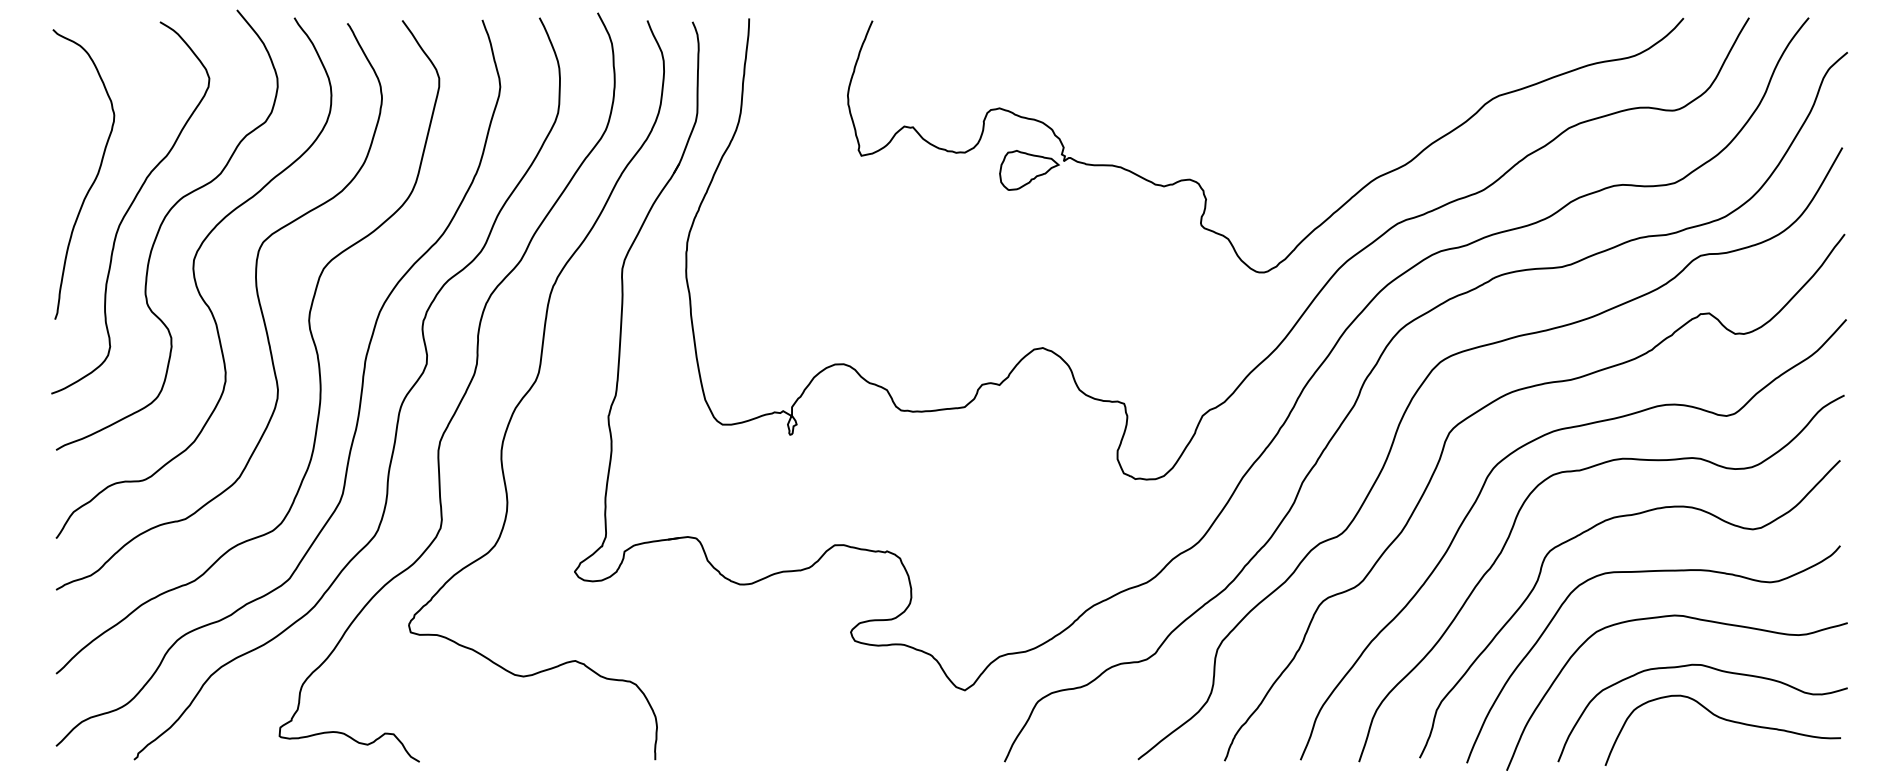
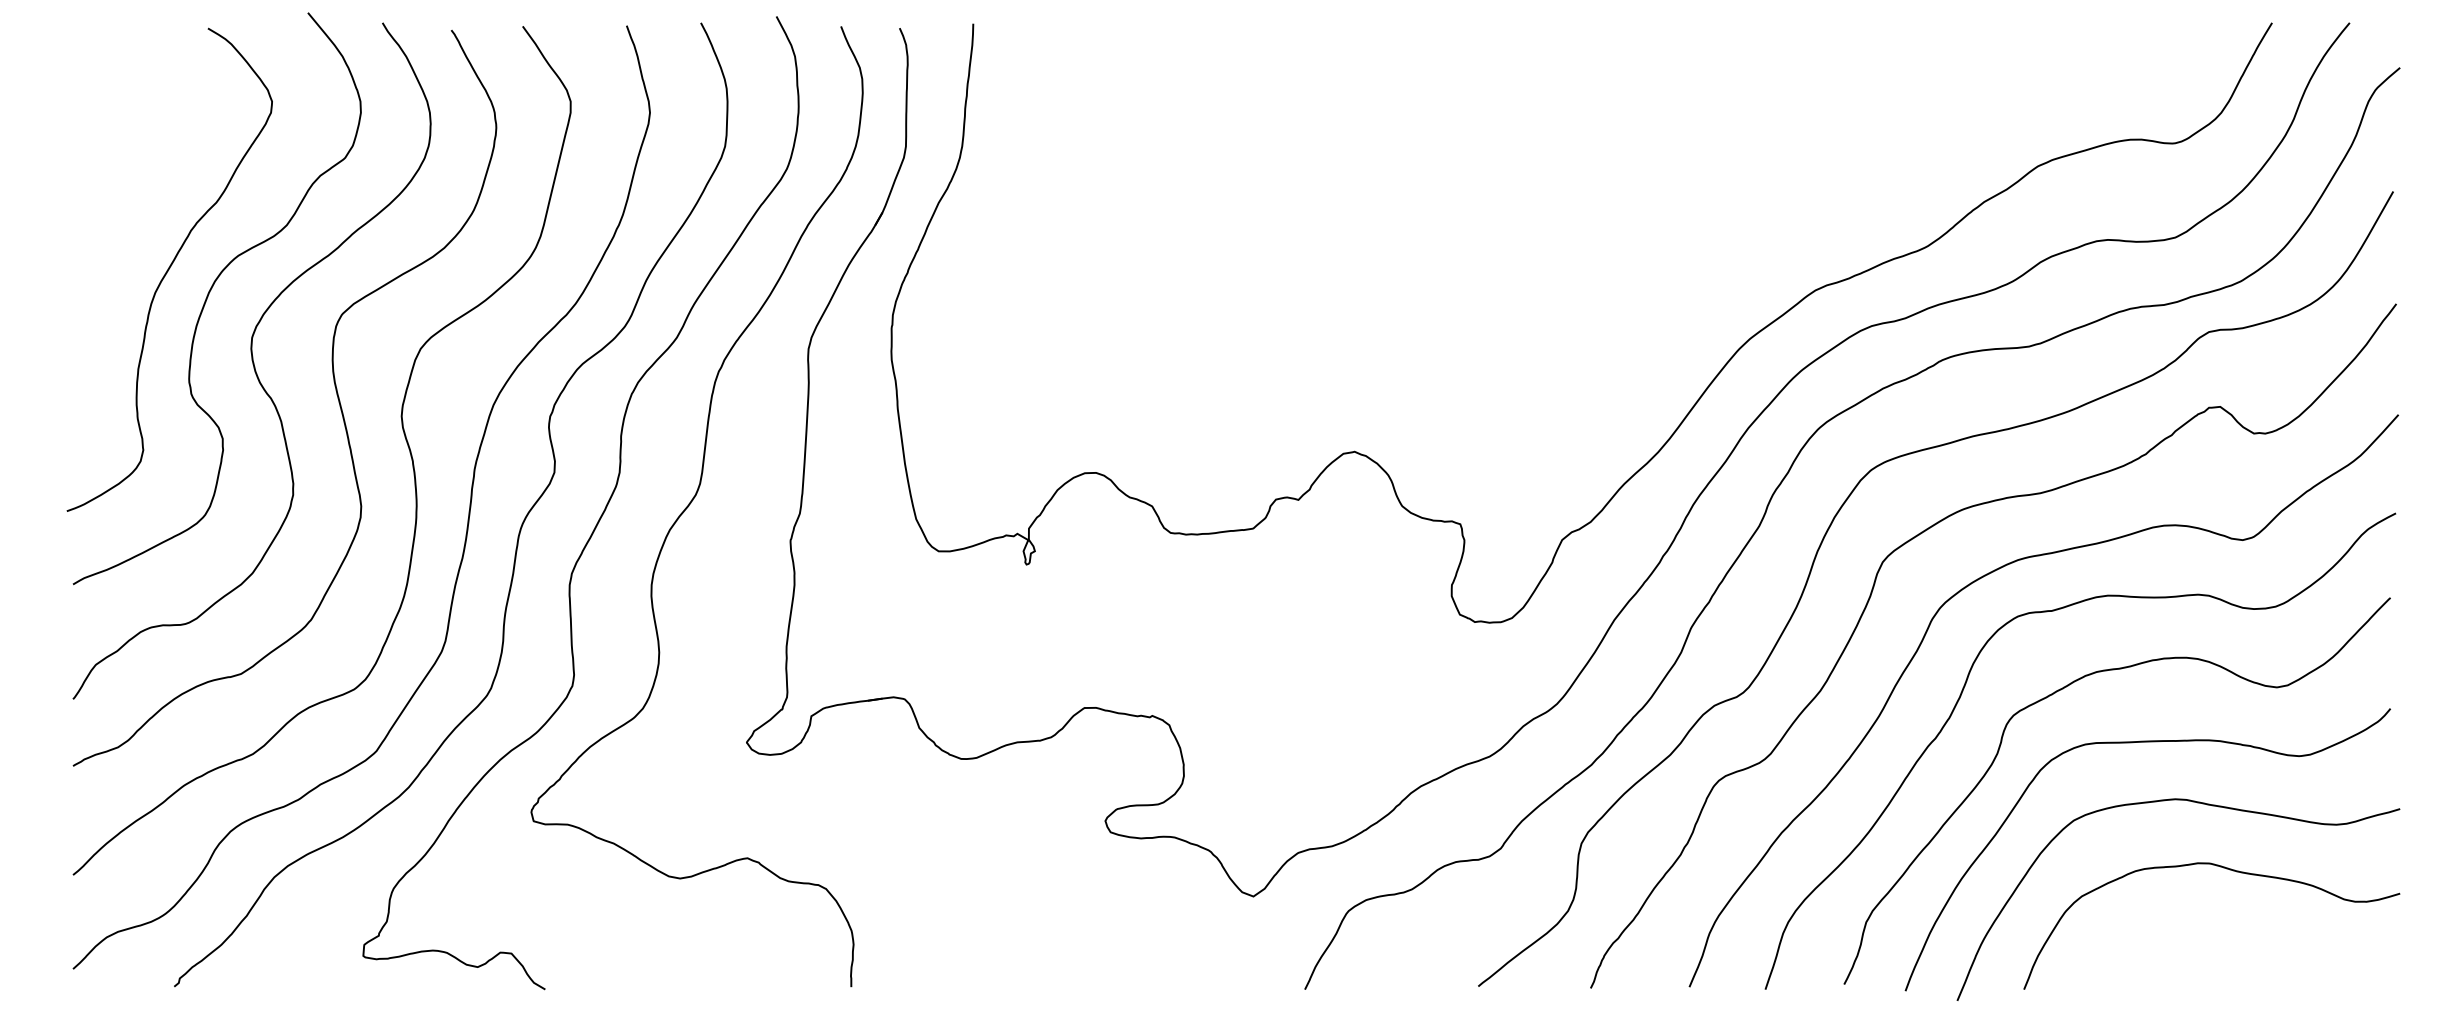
curve: (94, 179) -> (122, 233), removed
part: (1204, 190) -> (1564, 247), removed
curve: (1724, 720) -> (2240, 935), removed

